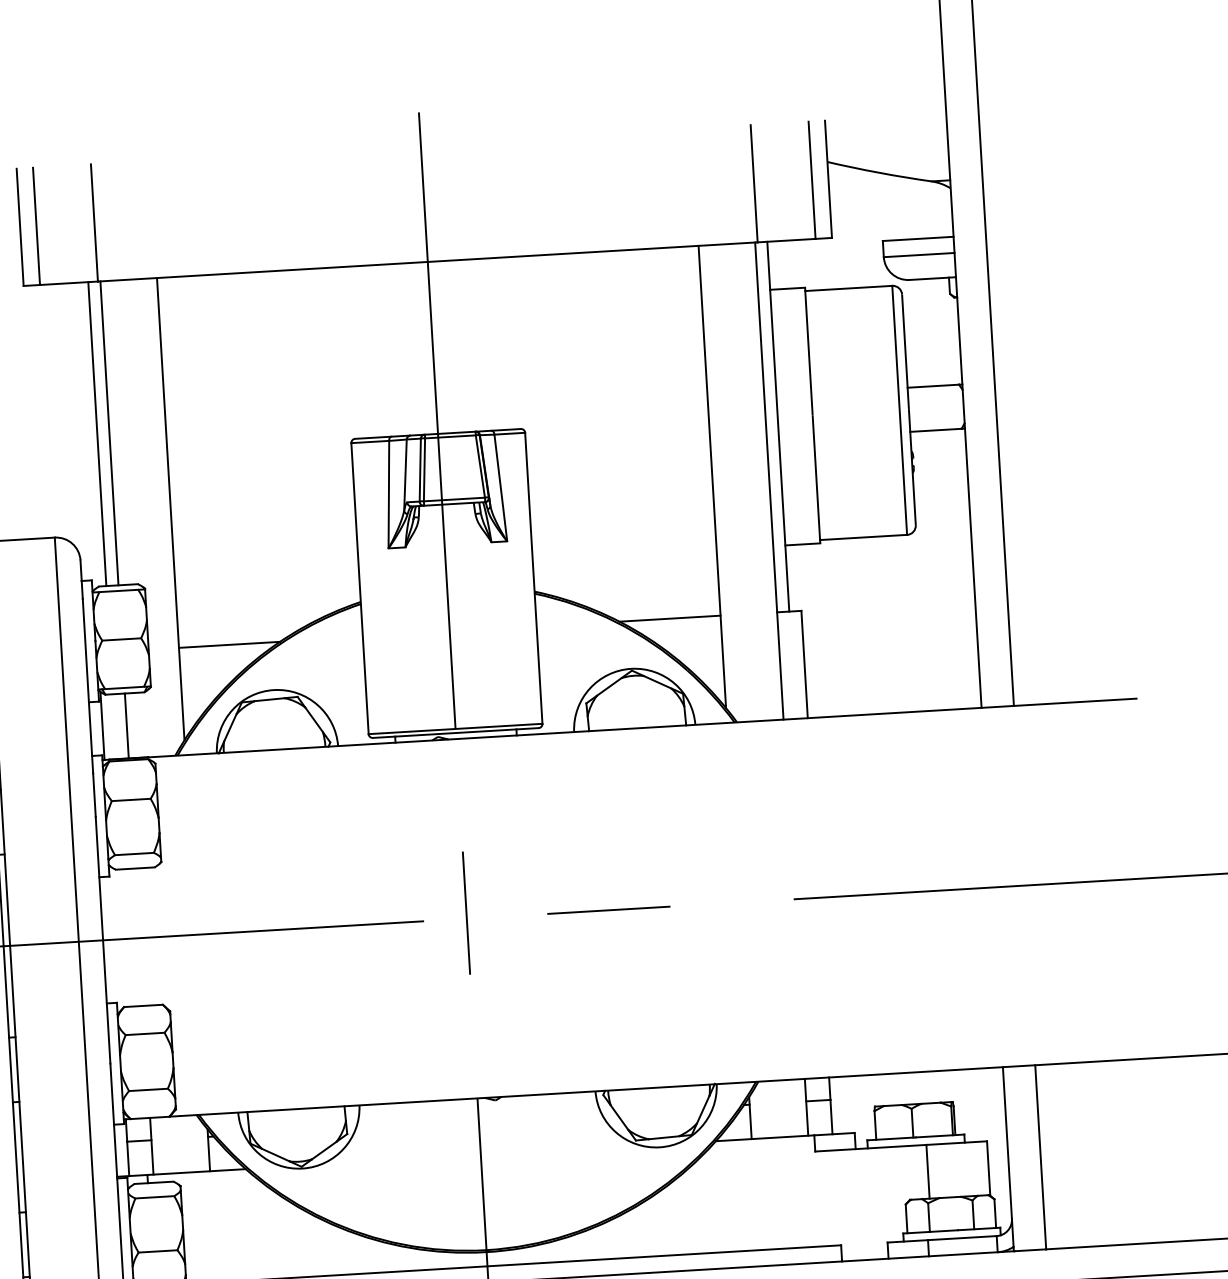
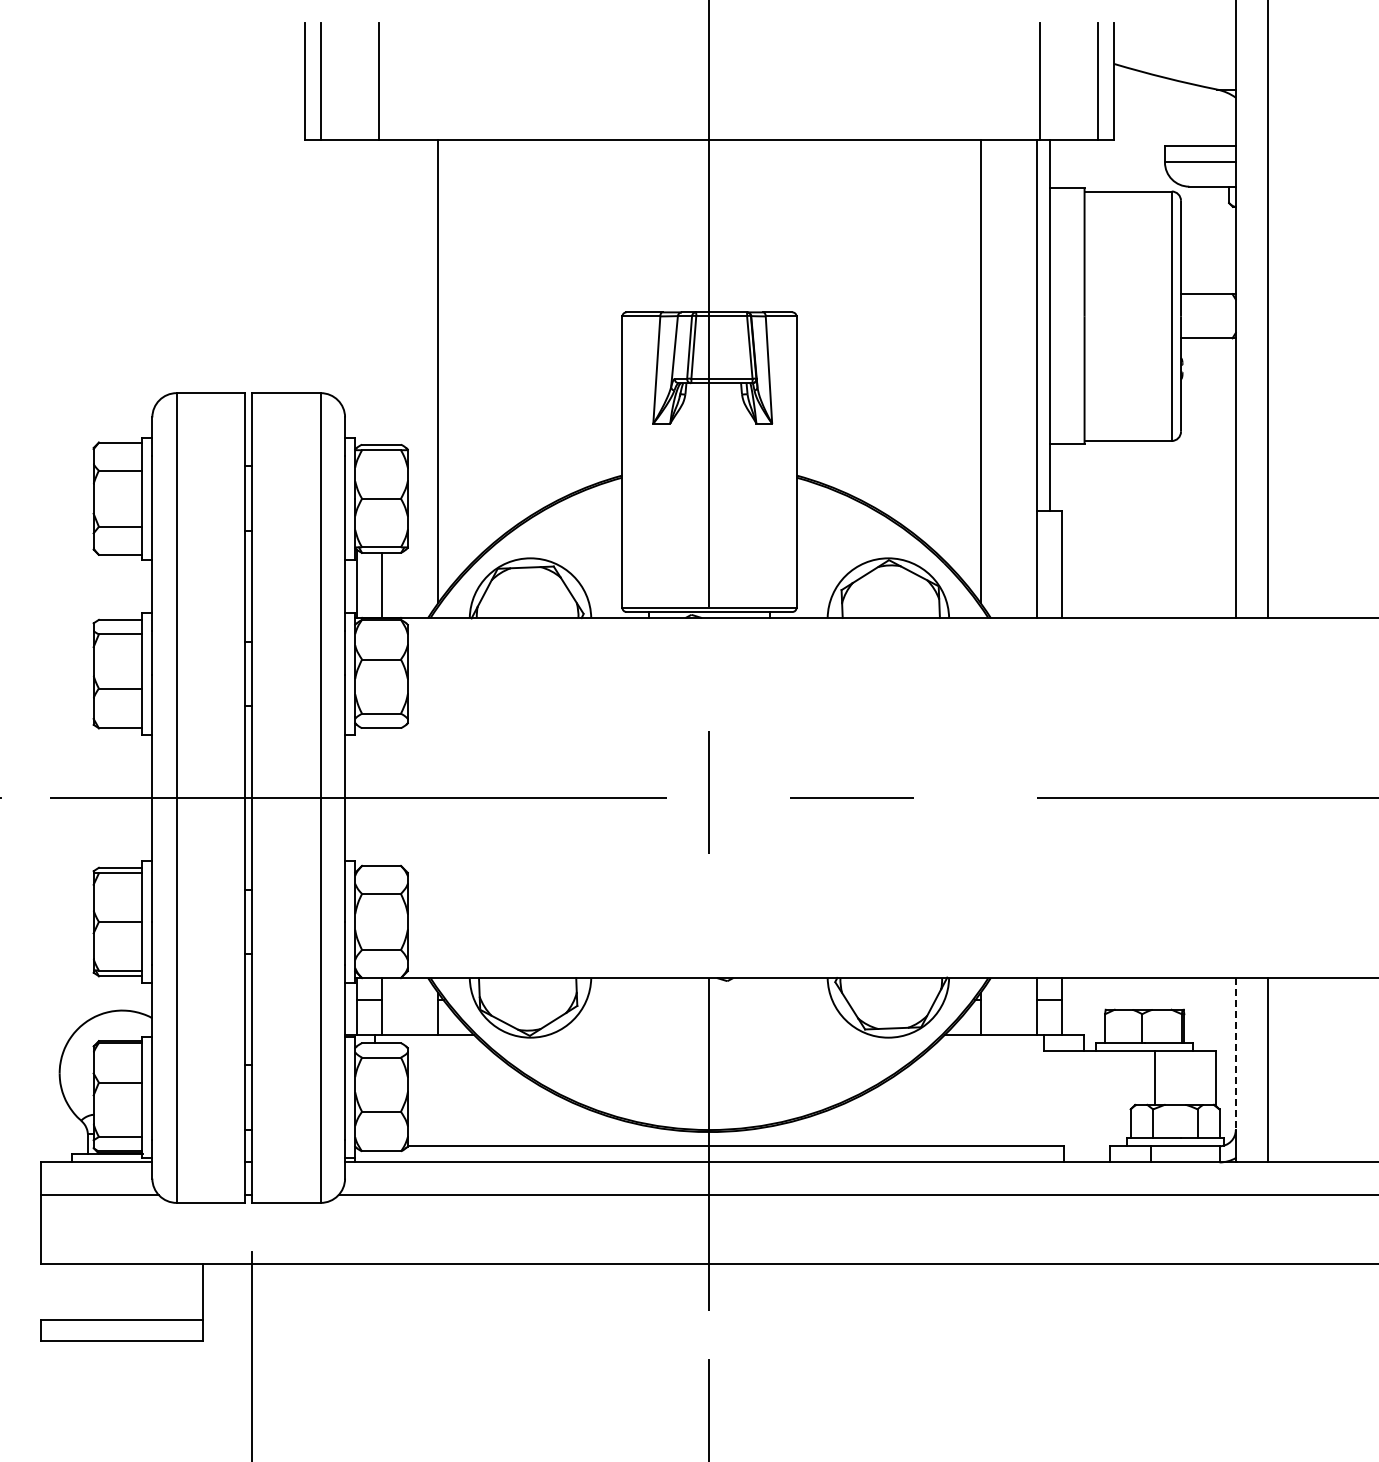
line: (109, 433) -> (381, 292), removed
line: (97, 434) -> (369, 292), removed
line: (669, 618) -> (929, 510), removed
line: (229, 644) -> (488, 510), removed
line: (1007, 1143) -> (1235, 1054), solid -> dashed

